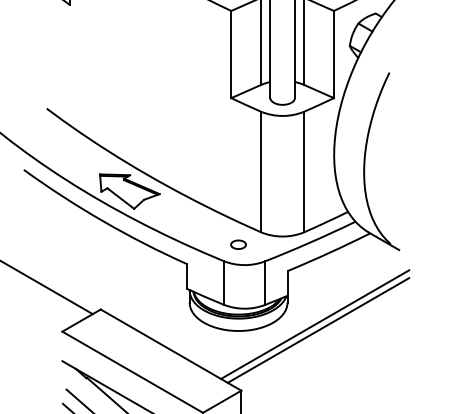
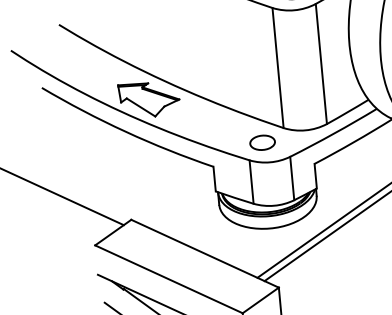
part: (238, 244) -> (262, 142), size x1.67

